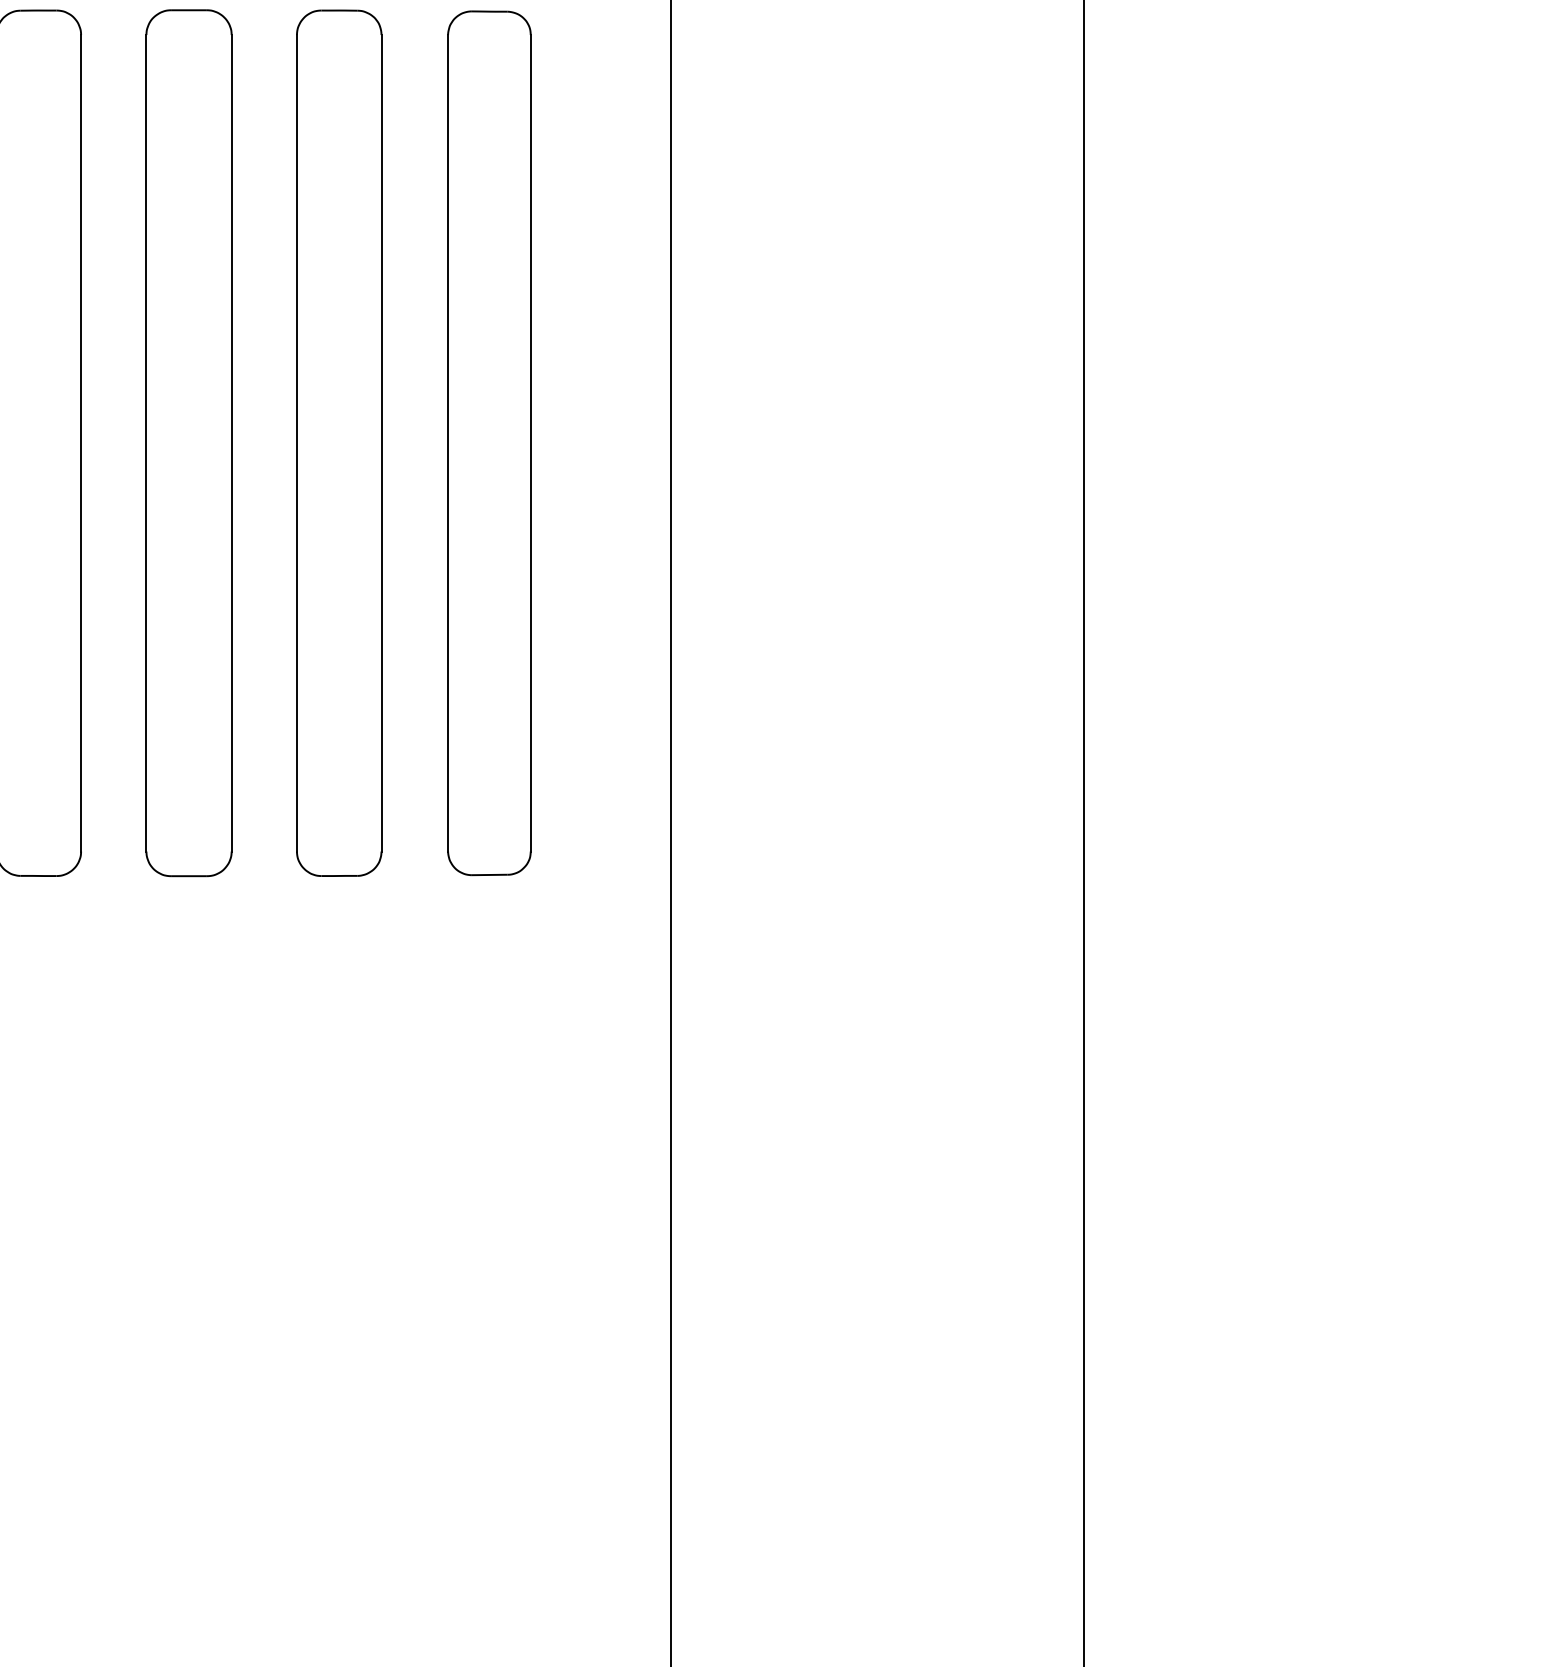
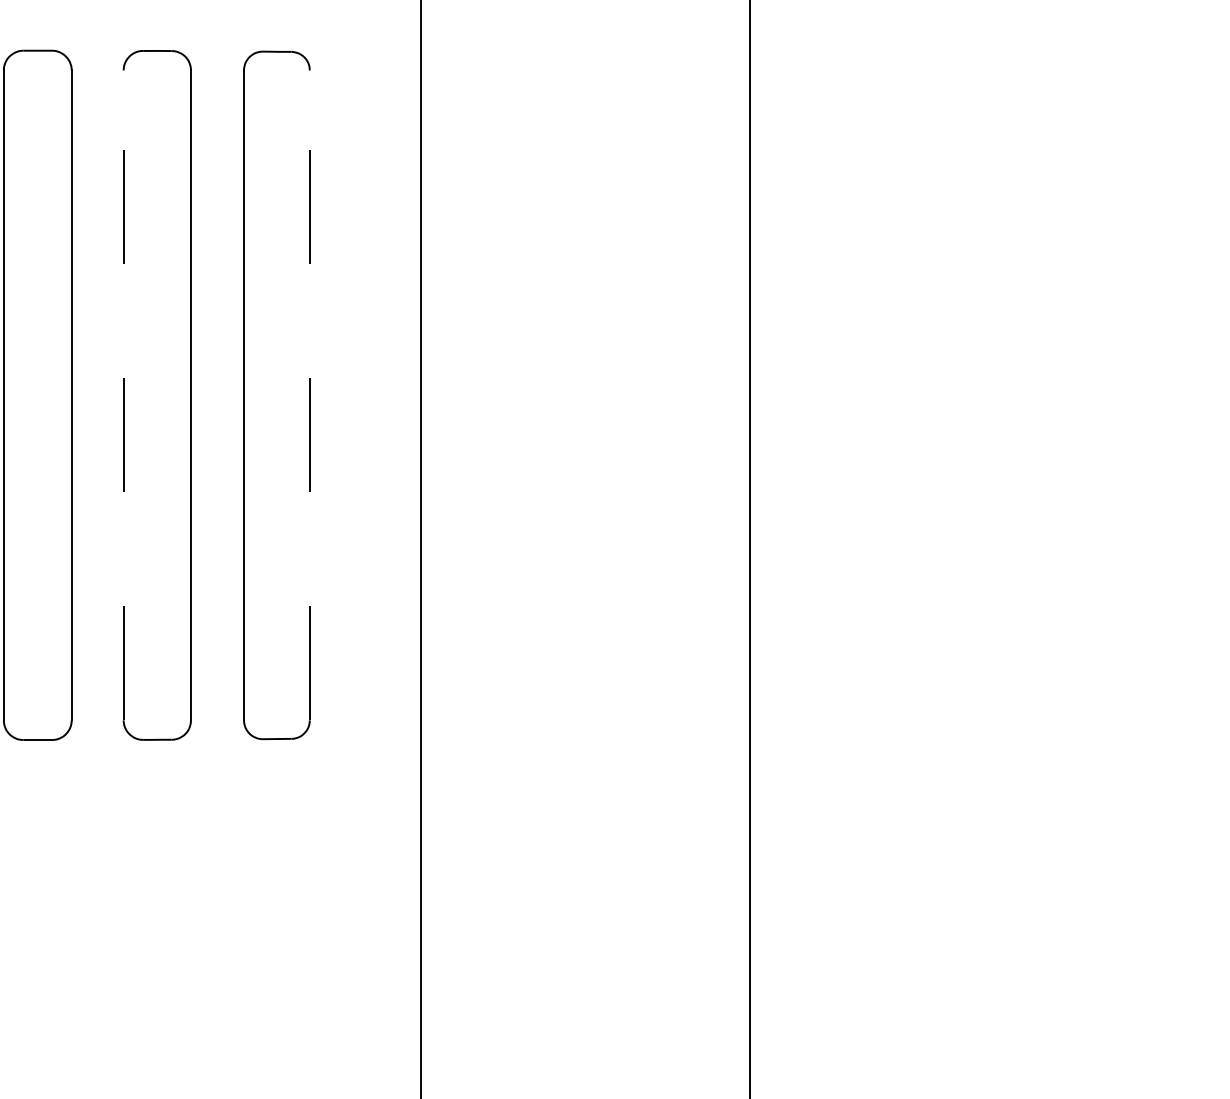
line: (296, 442) -> (123, 394), solid -> dashed
line: (530, 442) -> (309, 394), solid -> dashed

